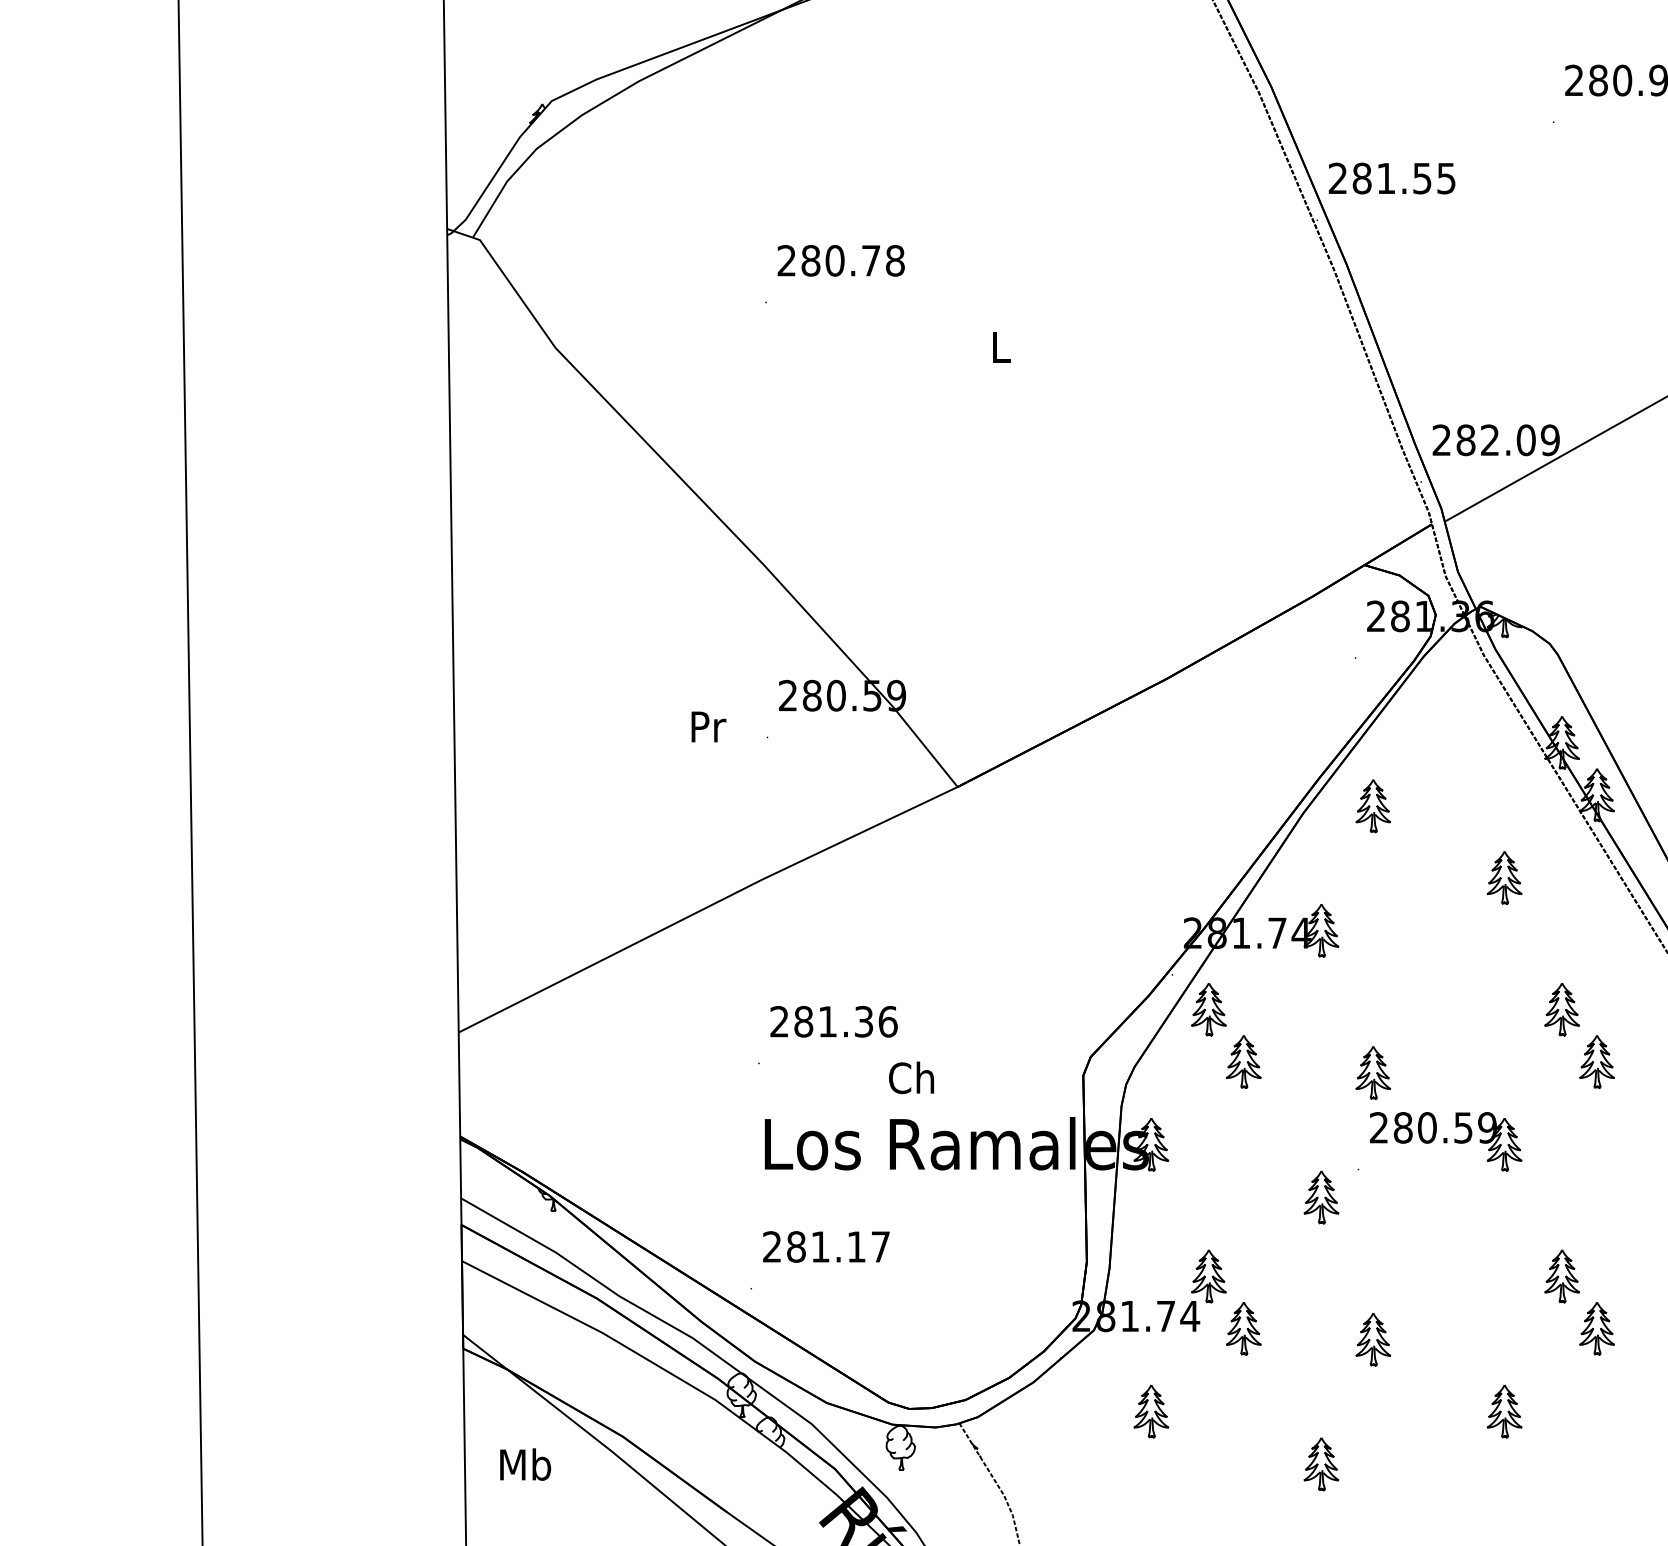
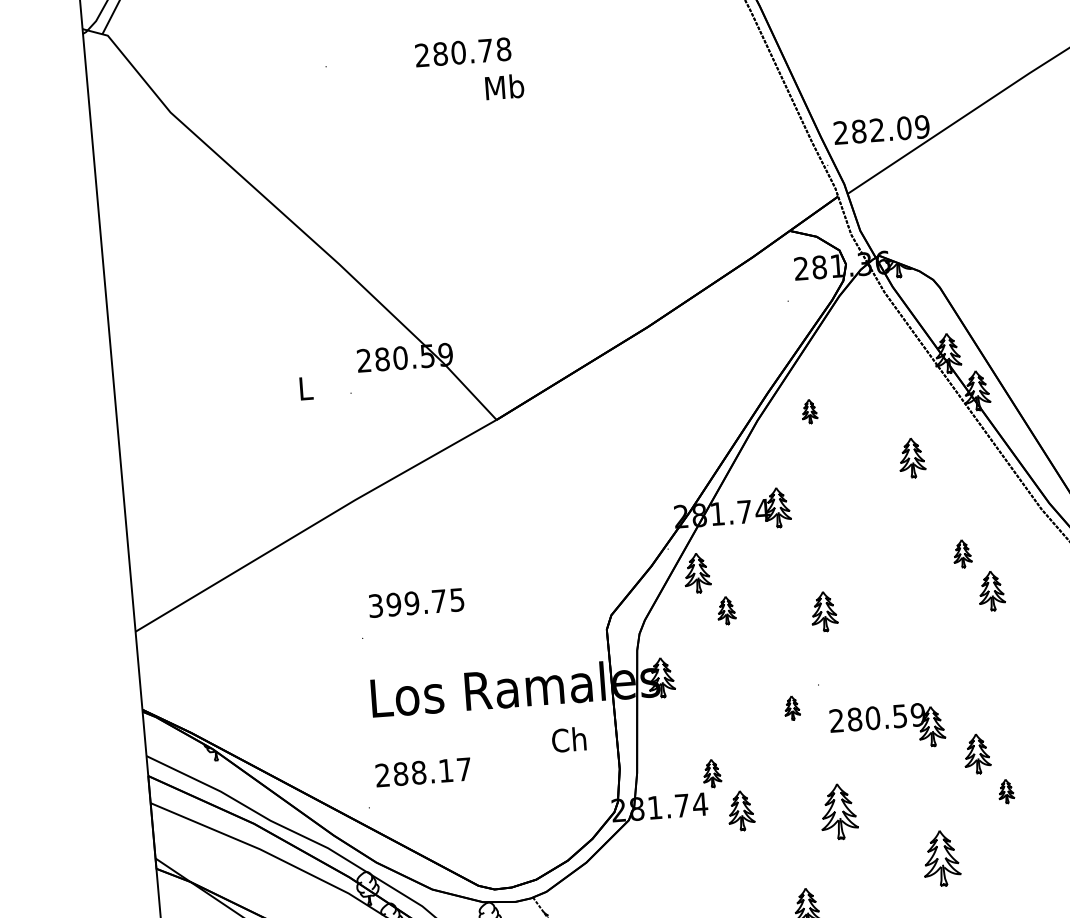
text: (840, 260) -> (462, 52), moved
text: (1000, 346) -> (504, 86), L -> Mb
text: (708, 726) -> (306, 388), Pr -> L
part: (1373, 806) -> (809, 411), size x0.6
part: (1561, 1009) -> (962, 553), size x0.7
text: (833, 1021) -> (416, 602), 281.36 -> 399.75
part: (1243, 1061) -> (726, 610), size x0.7
text: (911, 1077) -> (569, 739), moved
part: (1446, 1141) -> (888, 727), moved
part: (1321, 1197) -> (792, 708), size x0.6
text: (820, 1246) -> (418, 772), 281.17 -> 288.17
part: (1208, 1276) -> (711, 773), size x0.7
part: (1596, 1328) -> (1006, 791), size x0.6
part: (1373, 1339) -> (839, 811), size x1.4
part: (1151, 1411) -> (676, 878), removed
part: (1504, 1411) -> (941, 858), size x1.4

